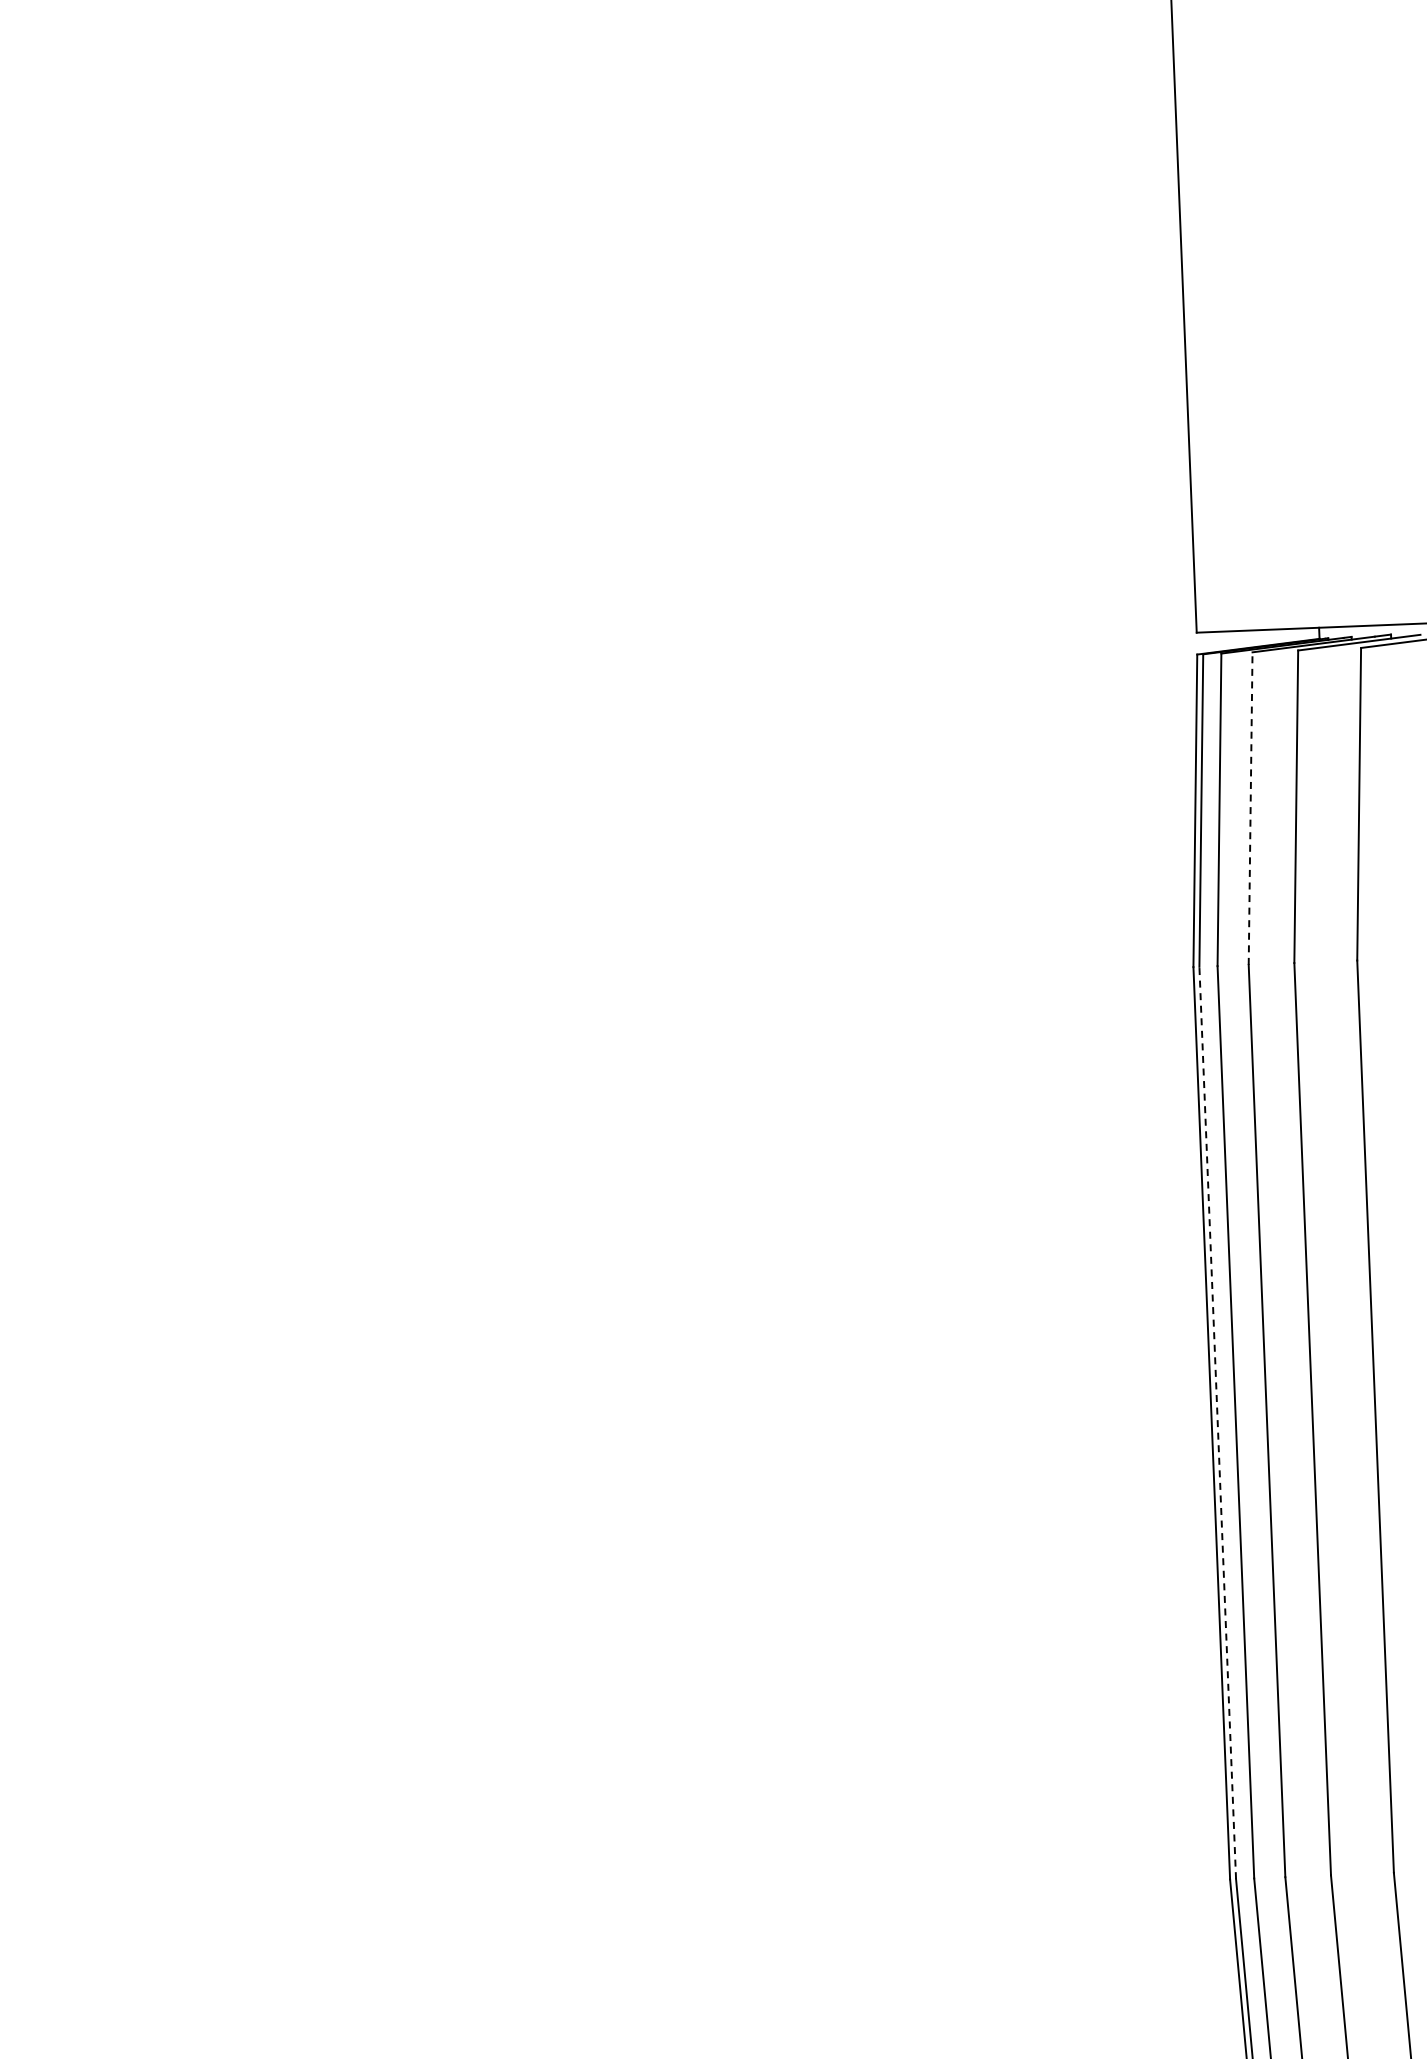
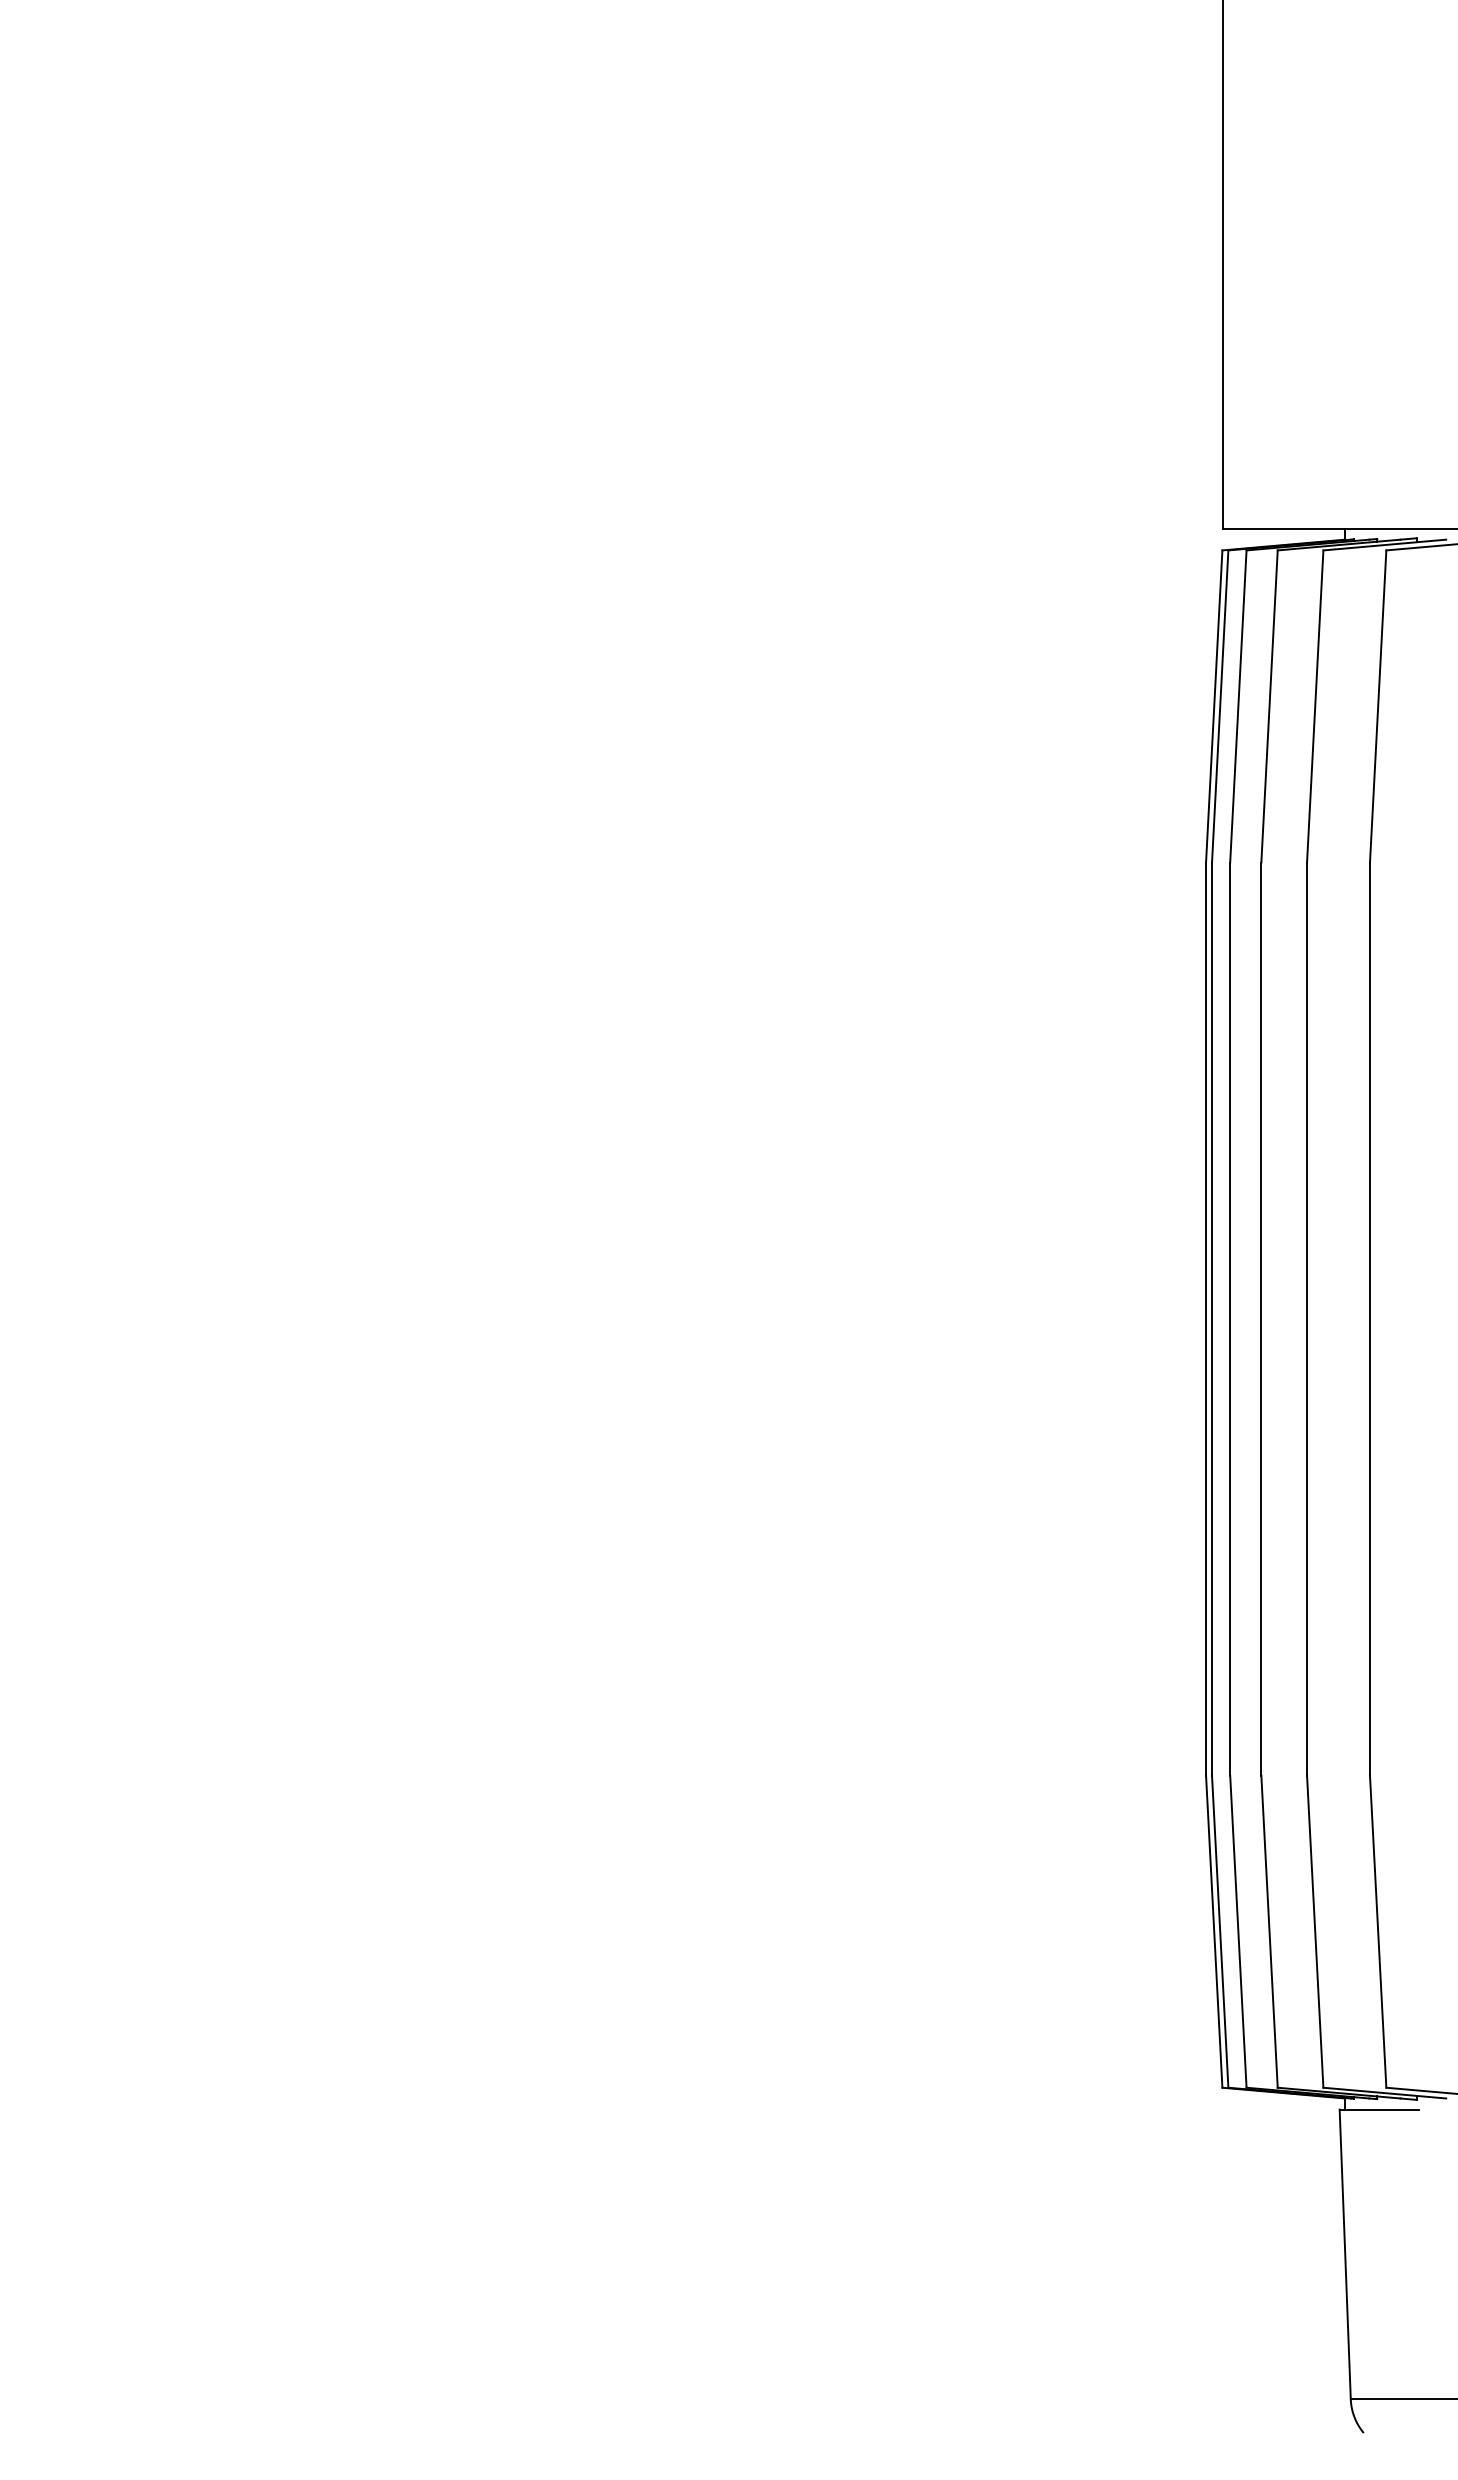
line: (1250, 808) -> (1269, 706), dashed -> solid
line: (1218, 1423) -> (1212, 1319), dashed -> solid

